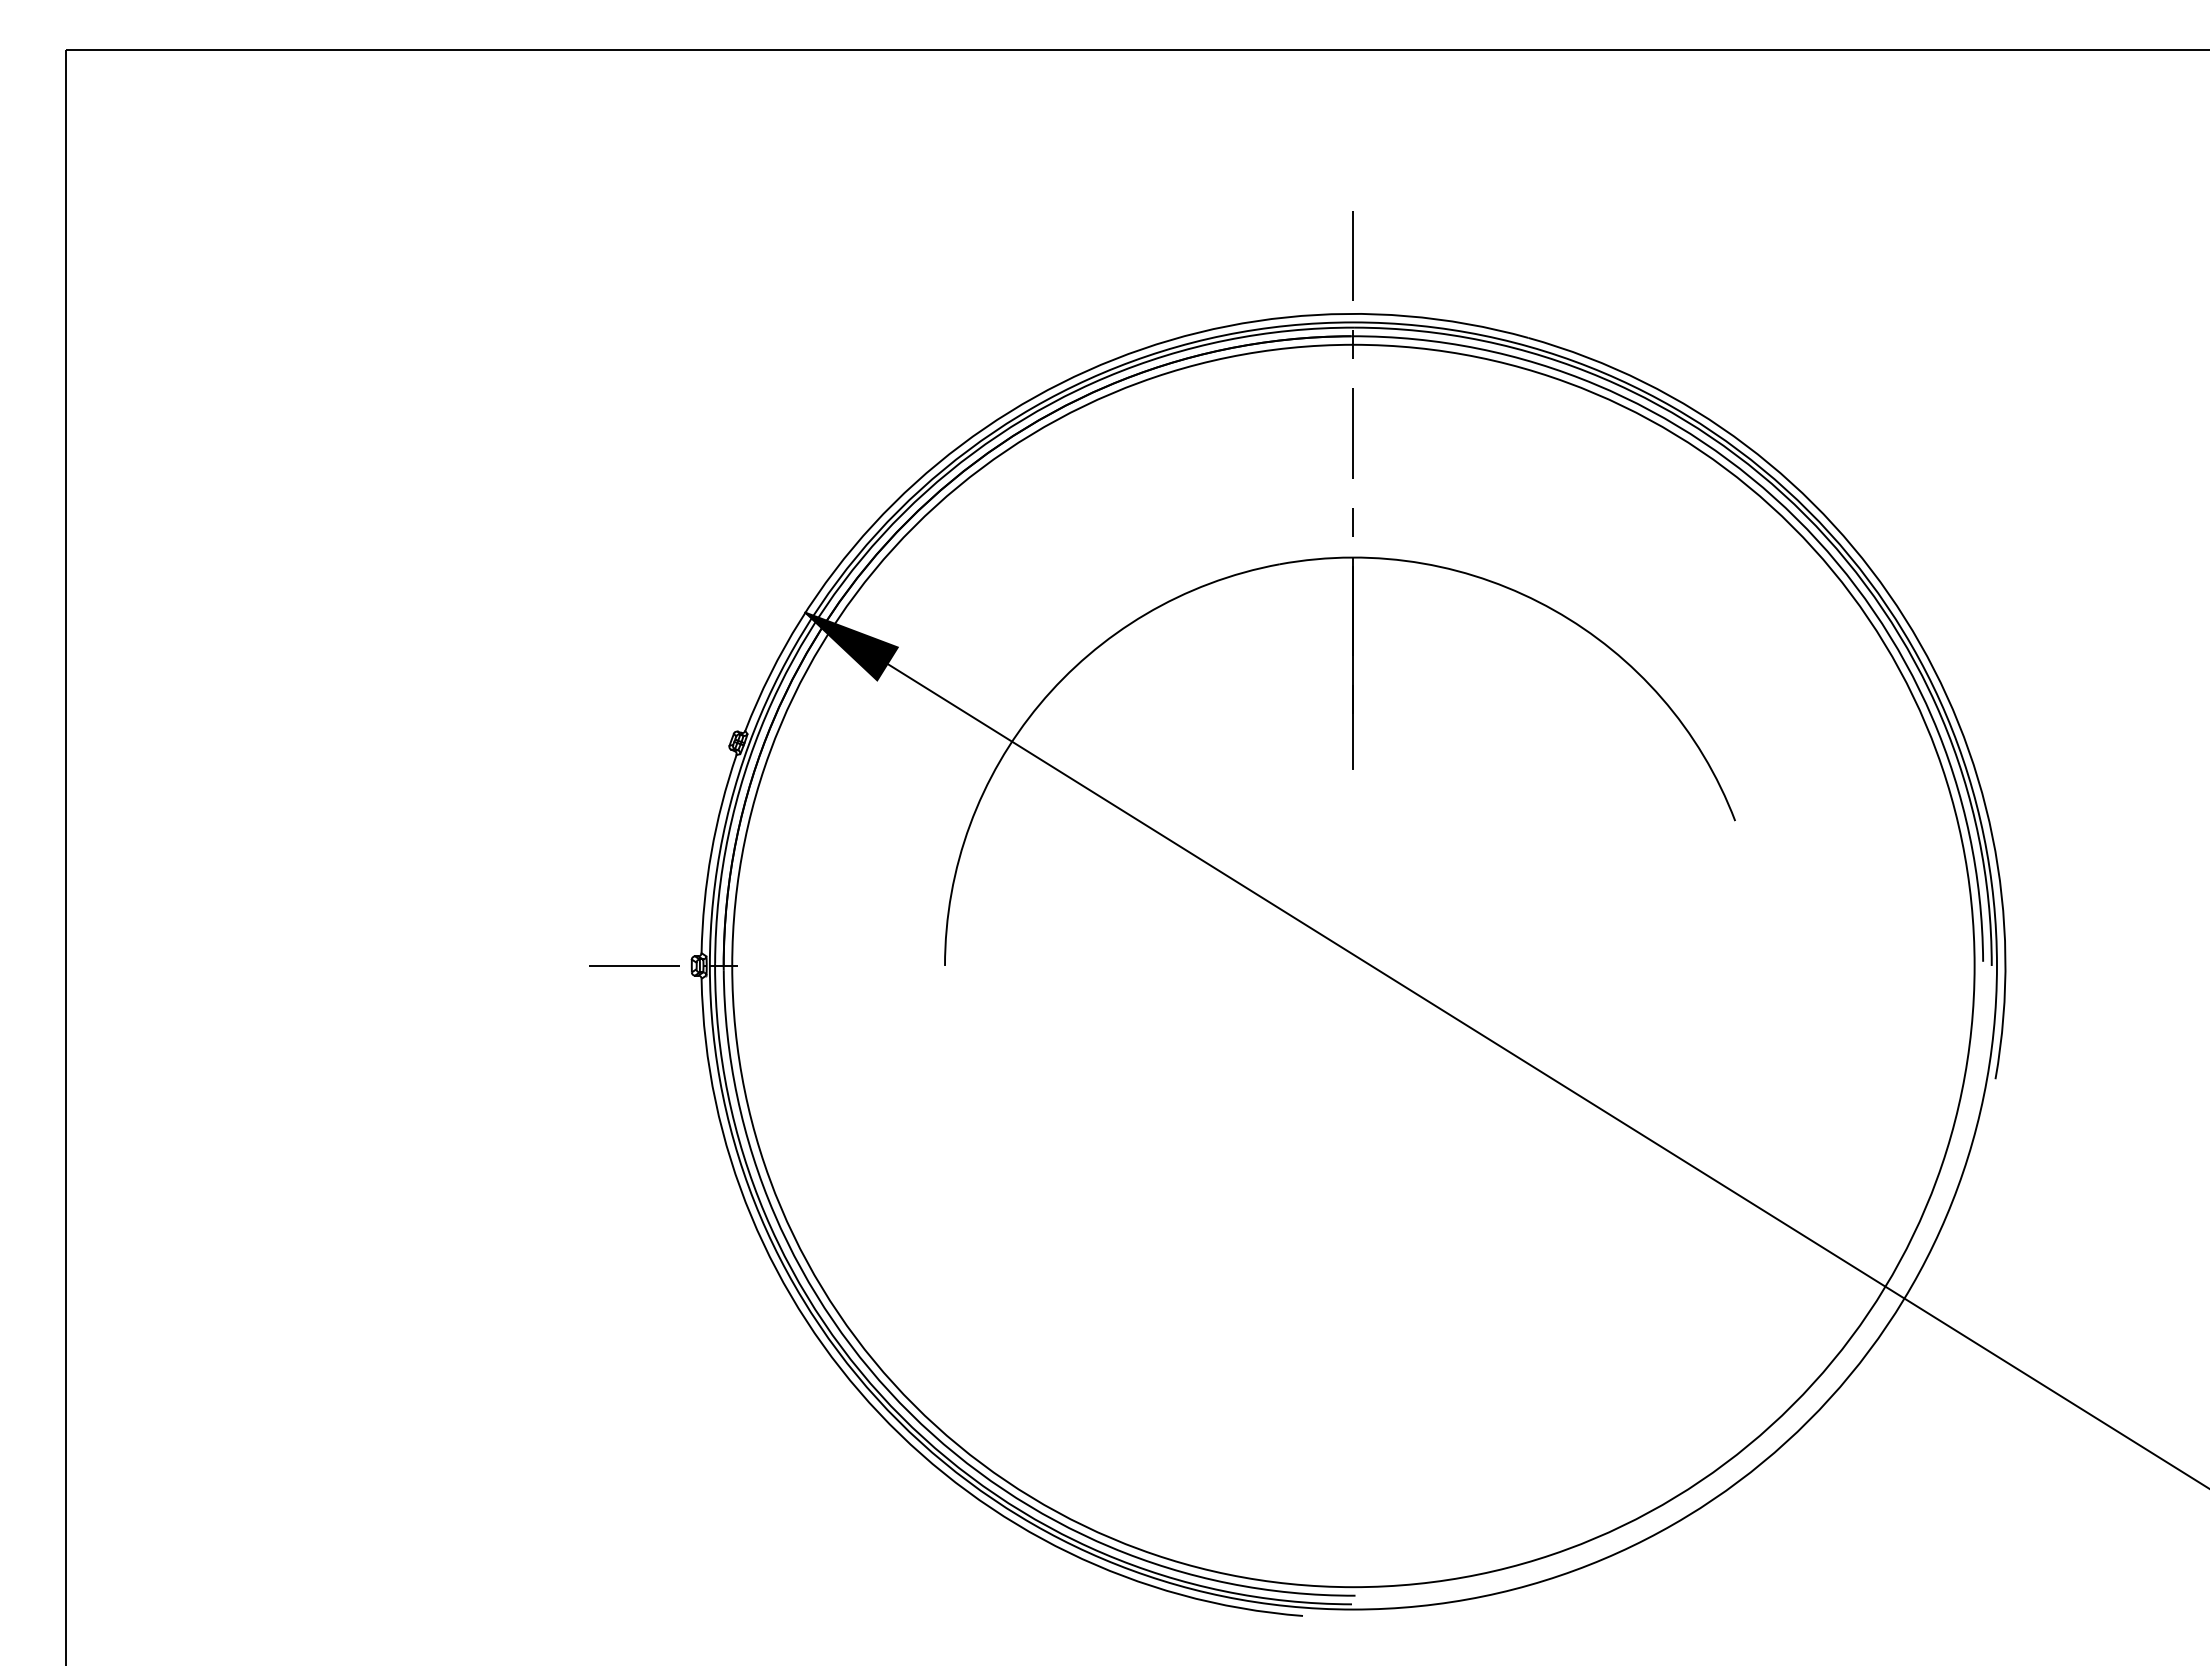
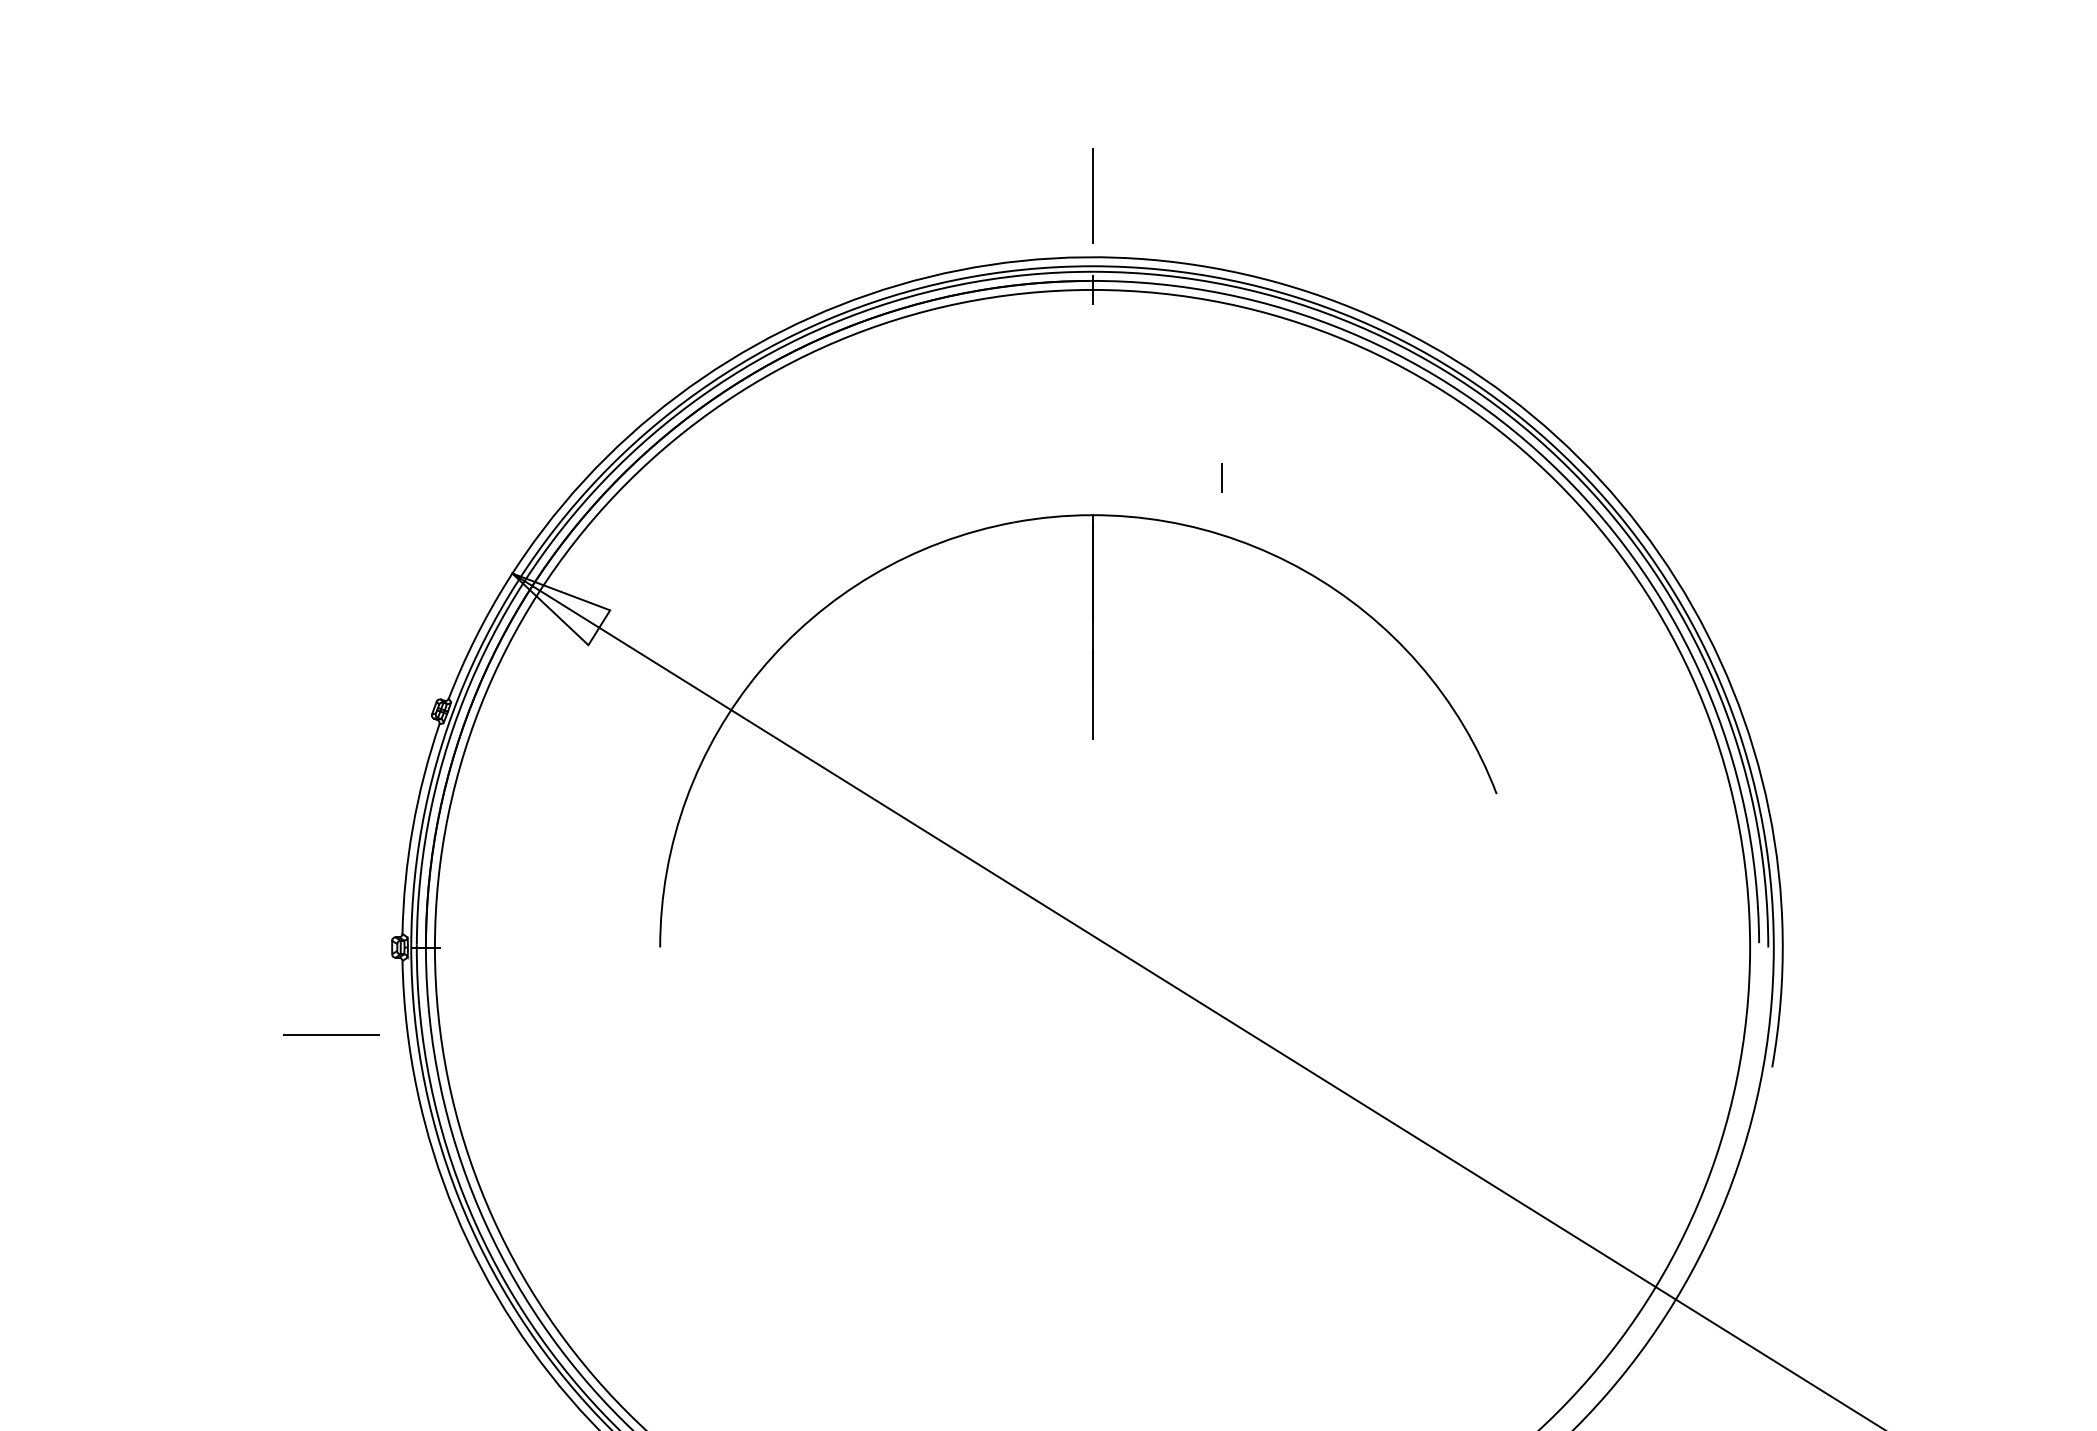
line: (1352, 433) -> (1091, 383), removed
line: (1352, 522) -> (1220, 478), moved
fill: (851, 646) -> (561, 609), removed
line: (634, 965) -> (331, 1034), moved

